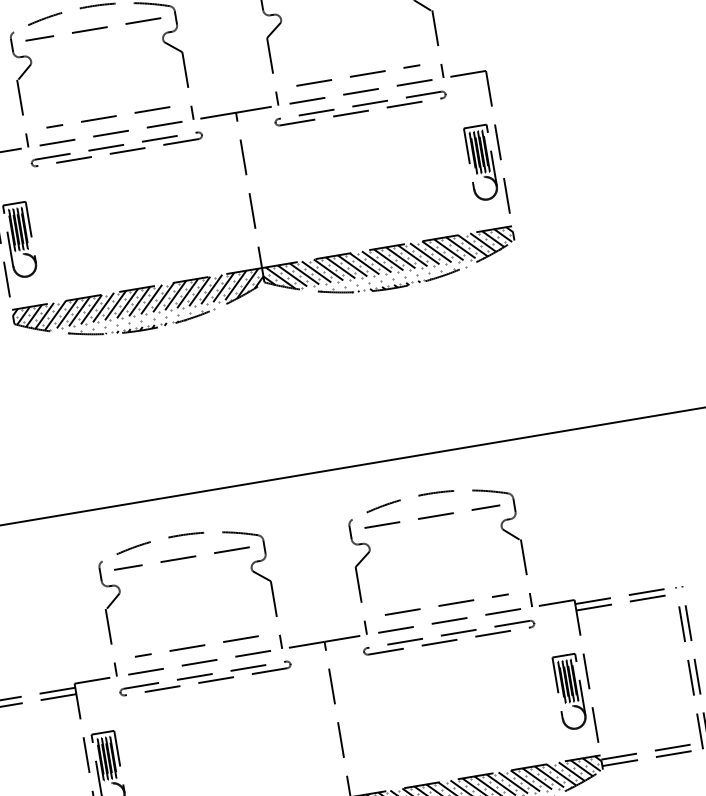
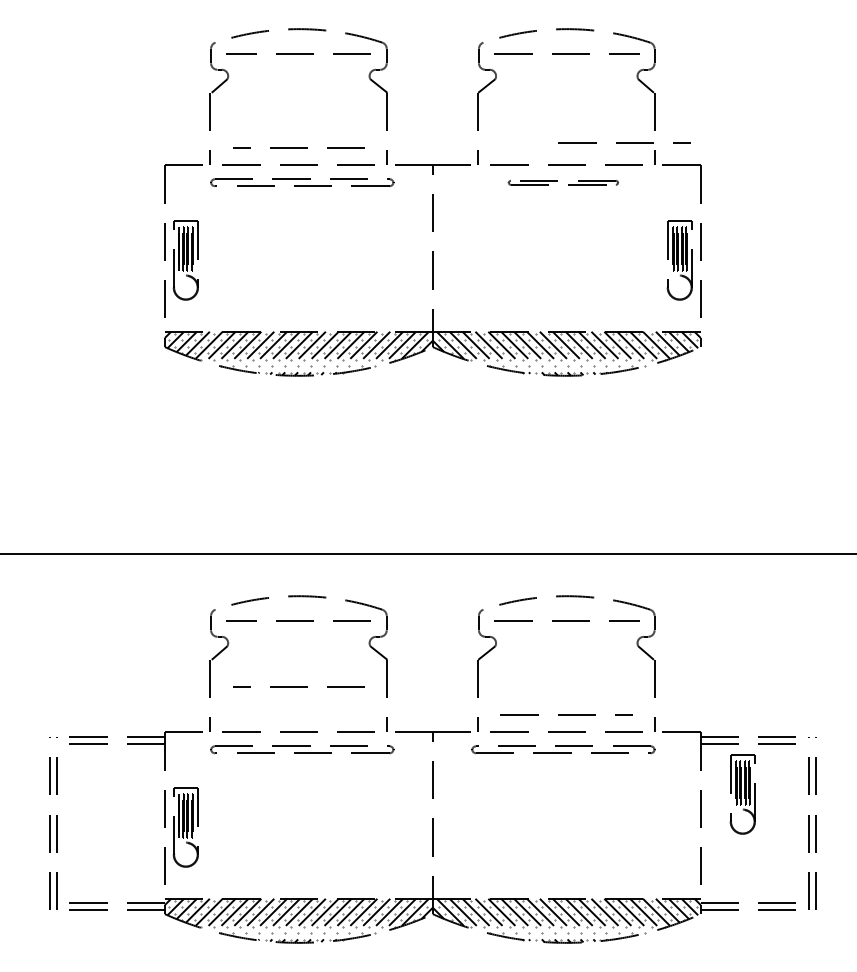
line: (357, 75) -> (624, 142), moved
part: (360, 108) -> (563, 182), size x0.6
line: (196, 646) -> (298, 686), moved
part: (569, 692) -> (742, 794), moved

